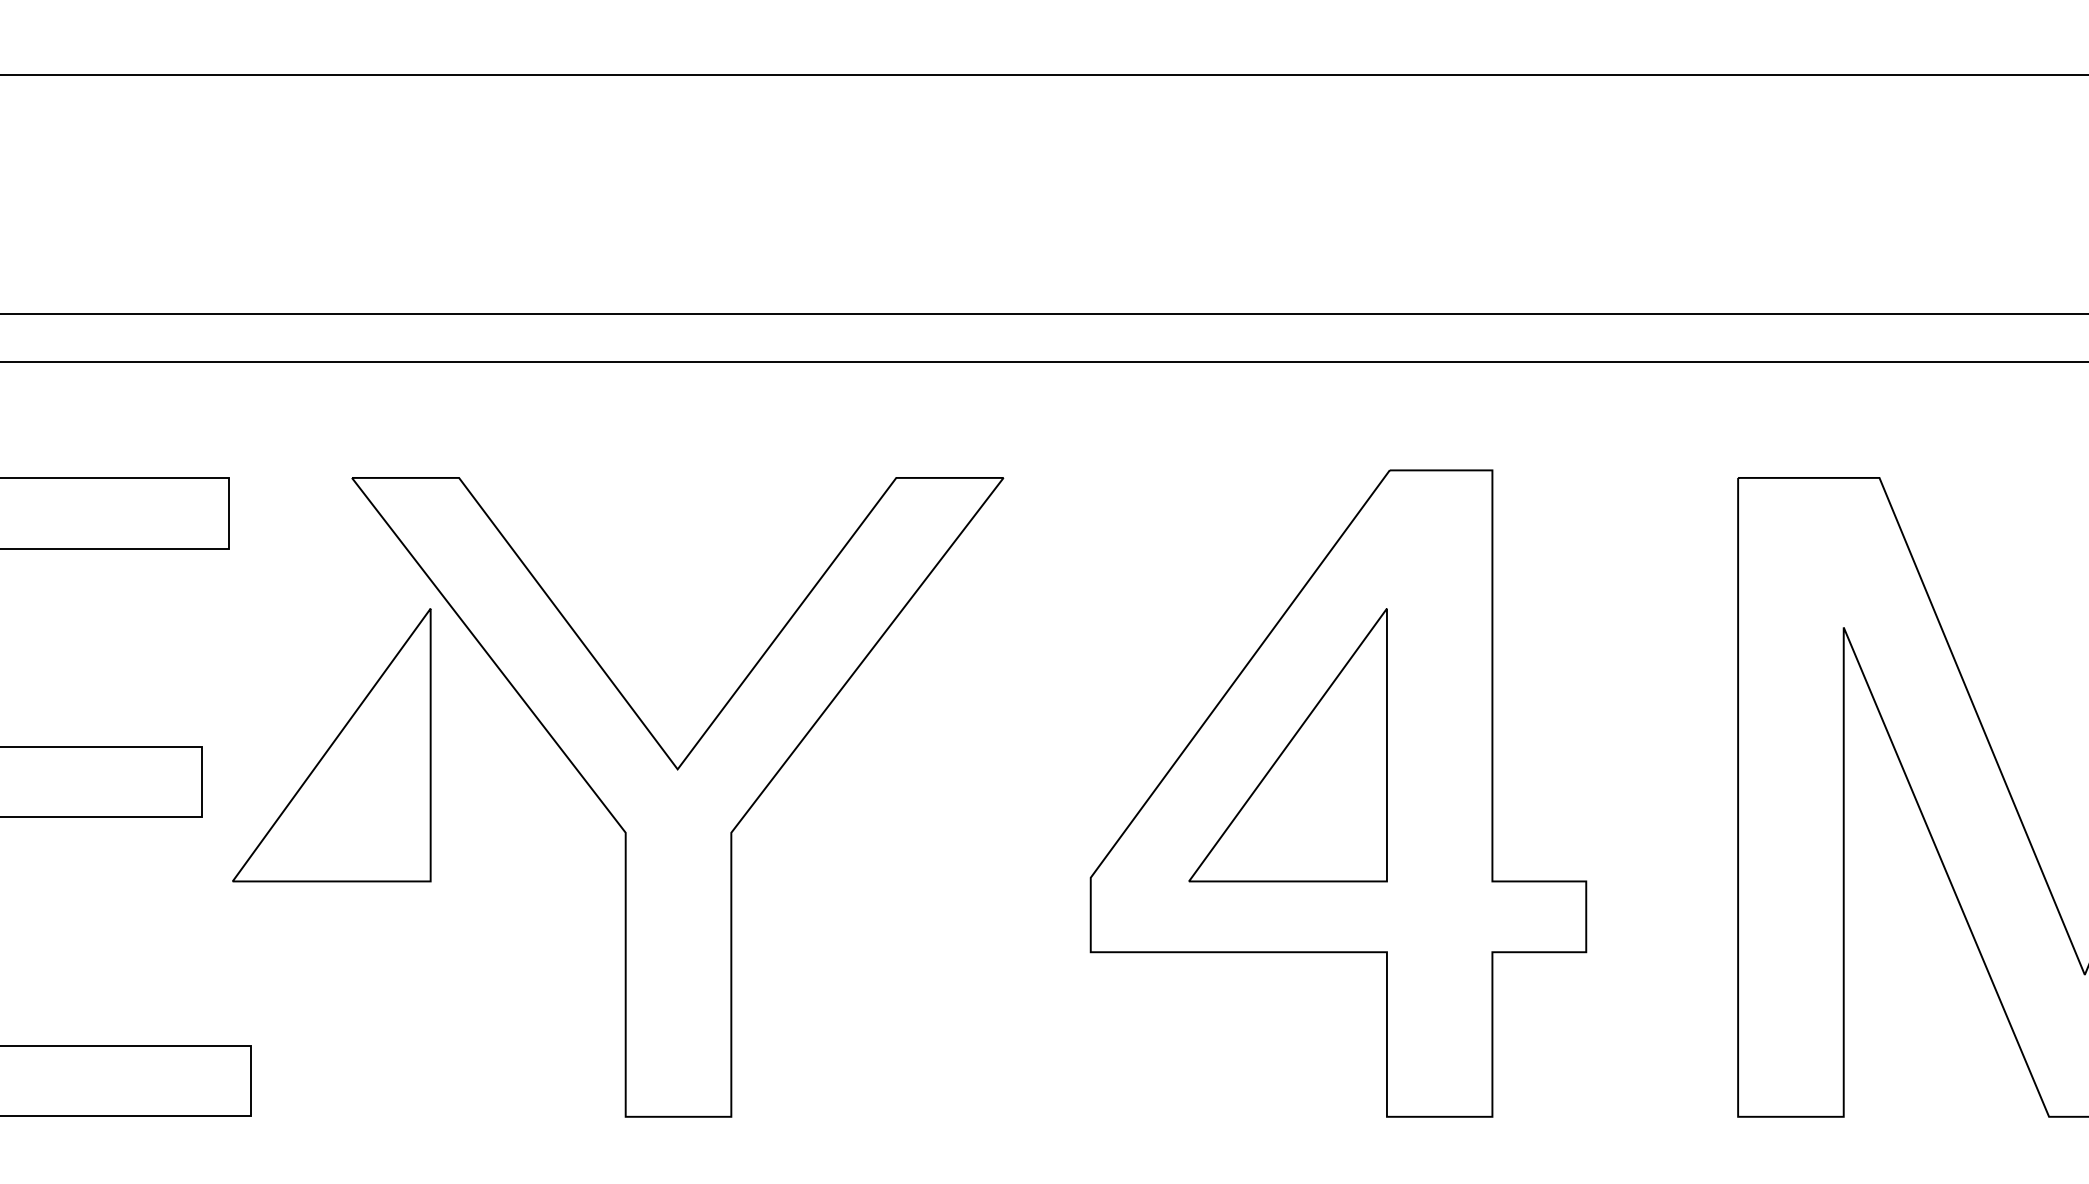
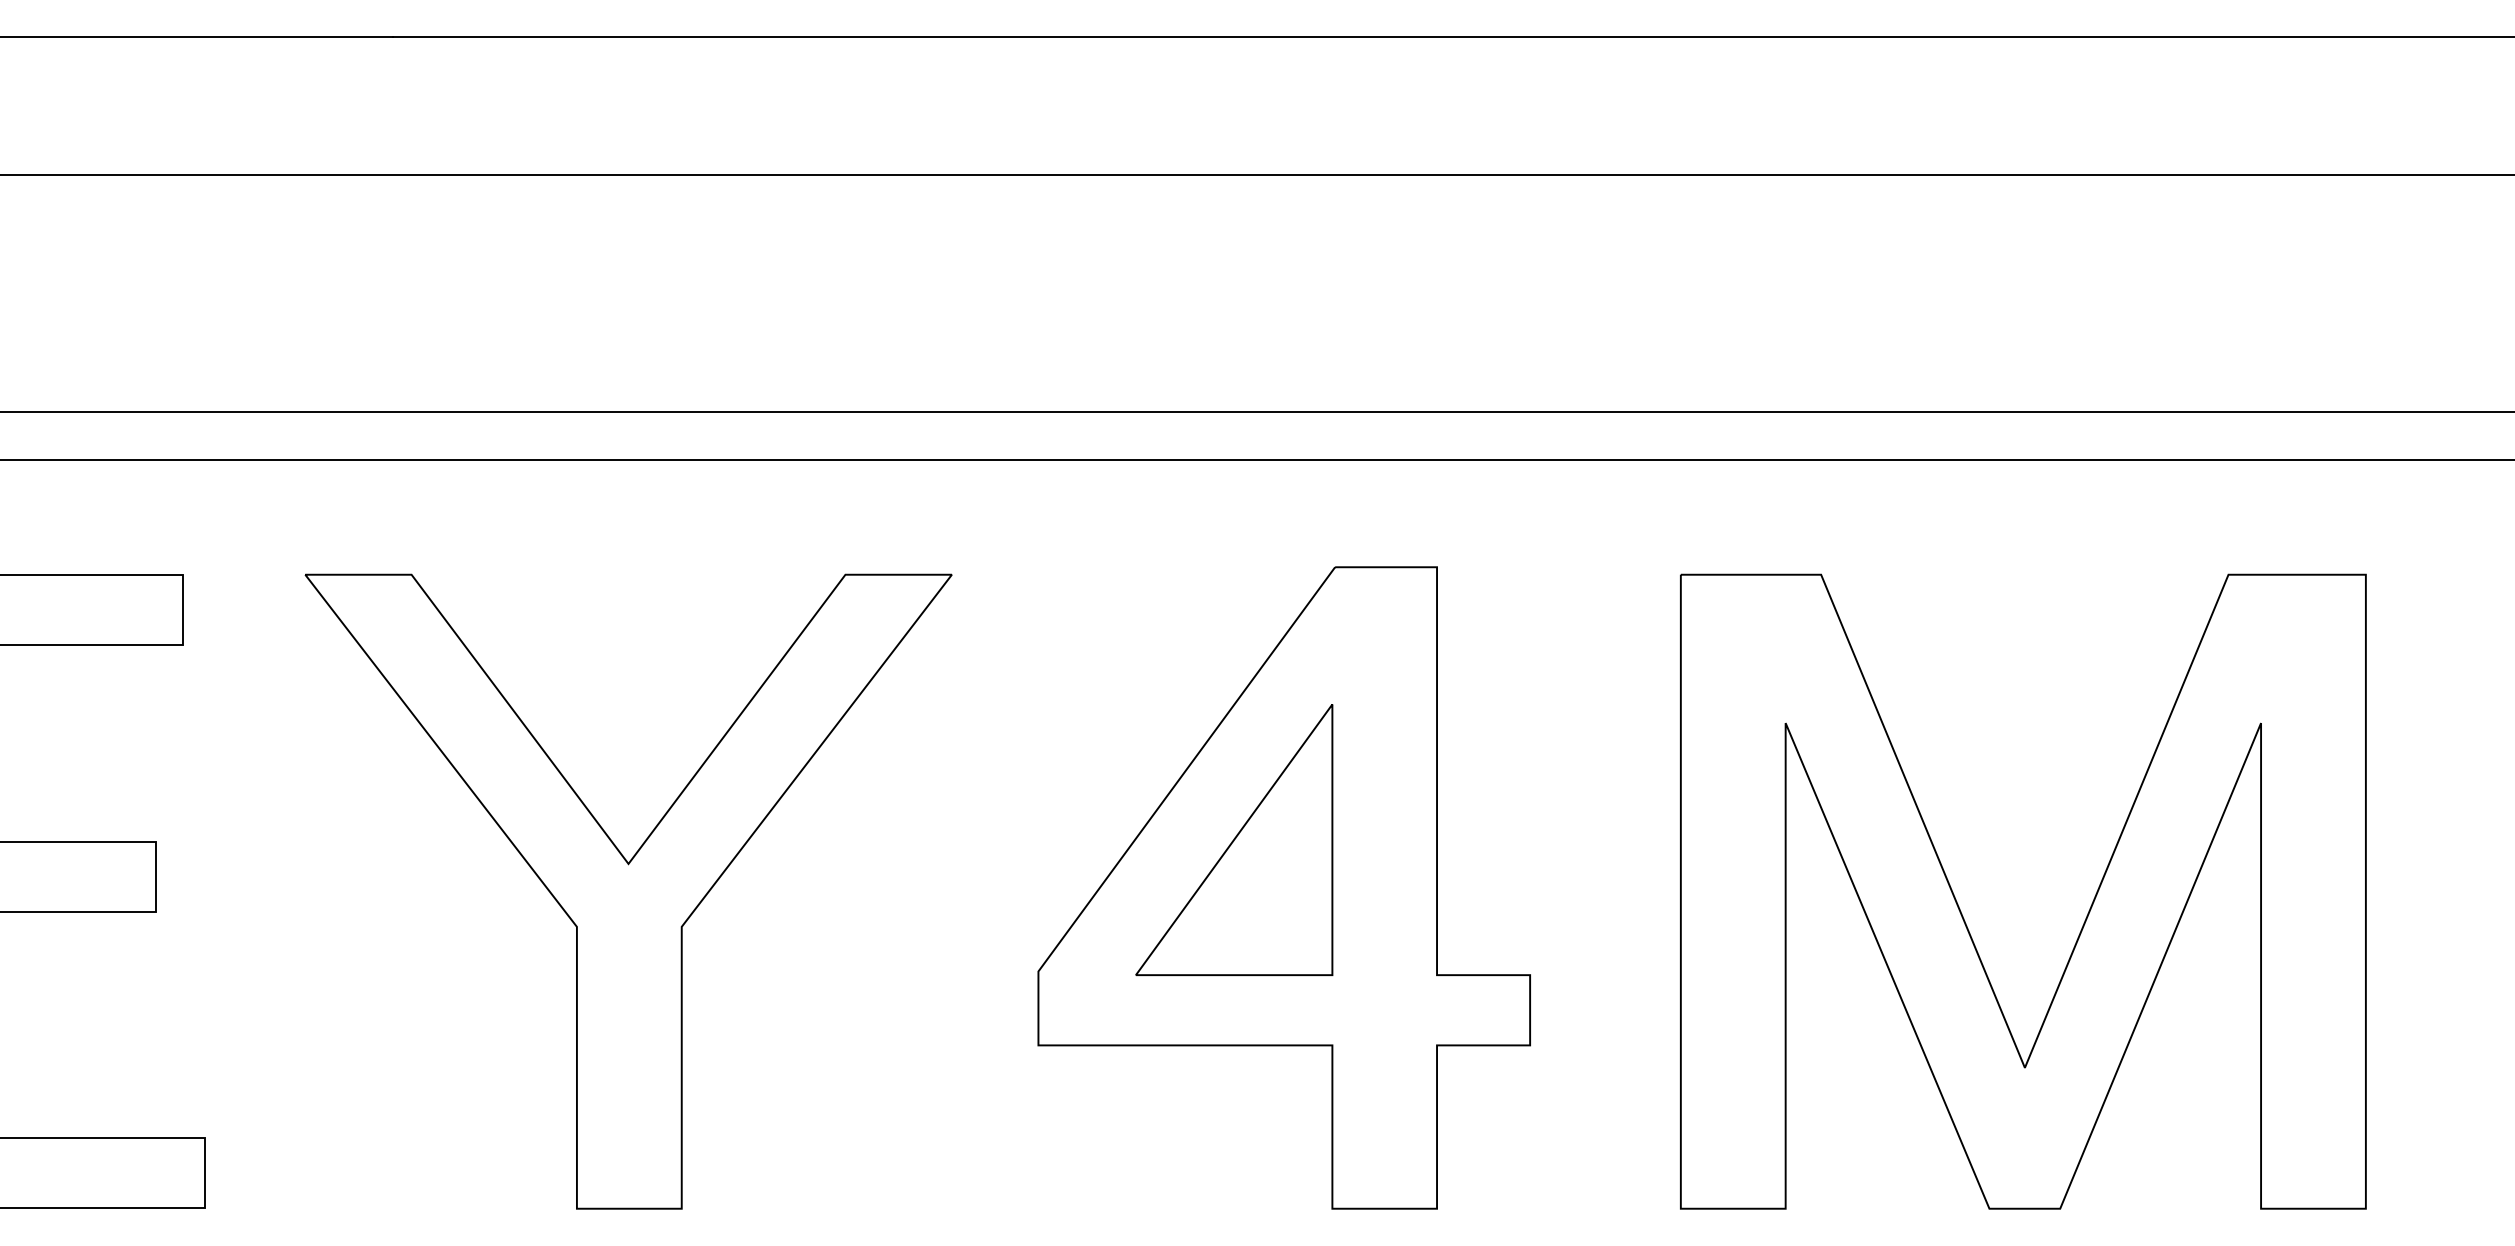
part: (332, 744) -> (285, 839), removed

